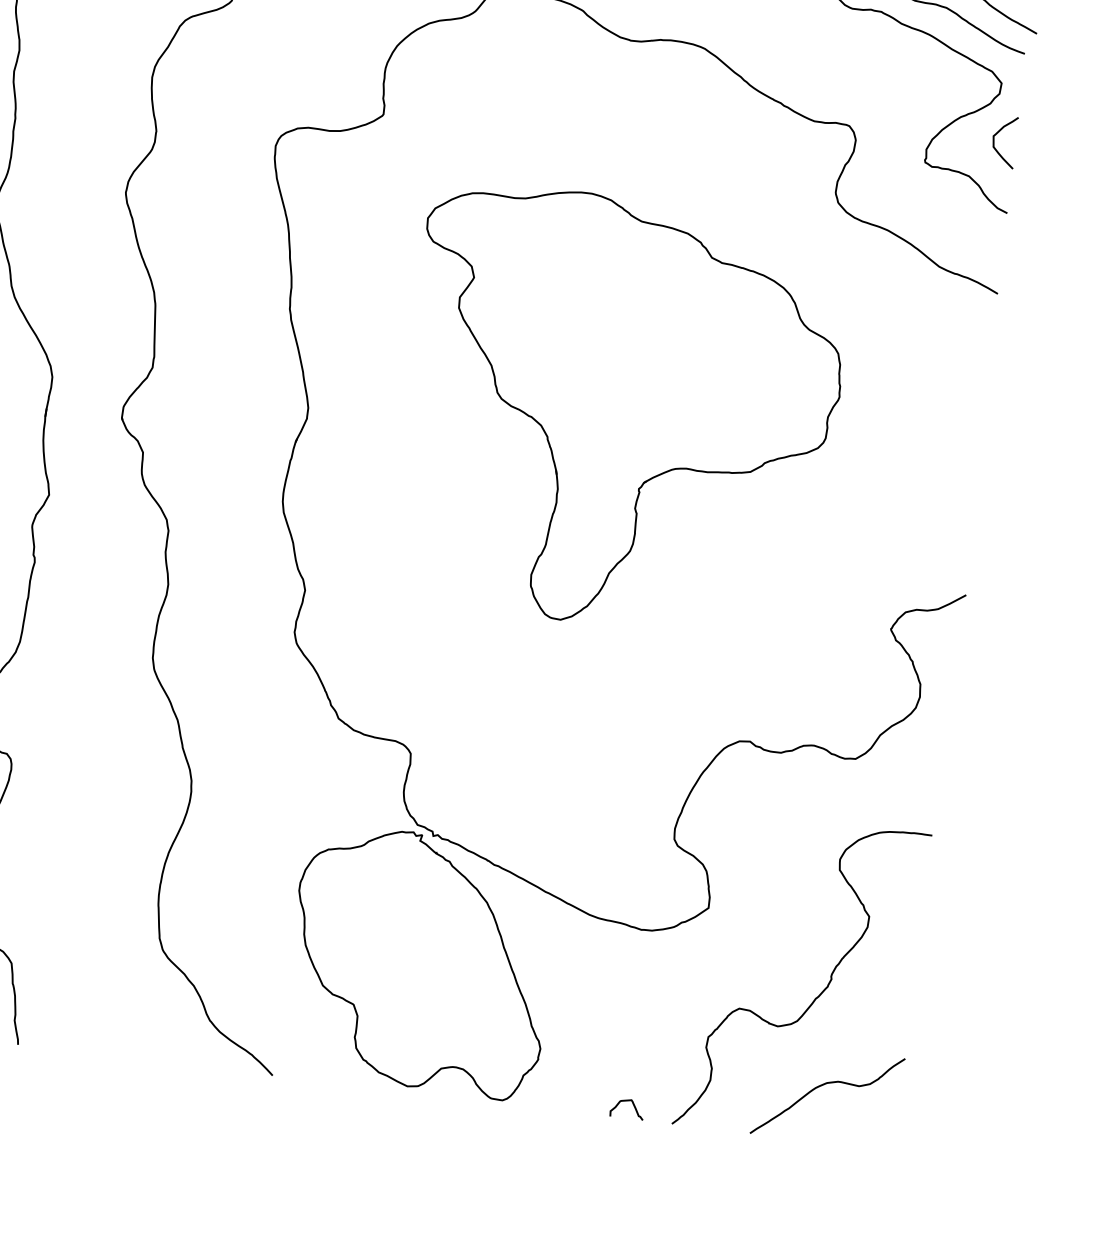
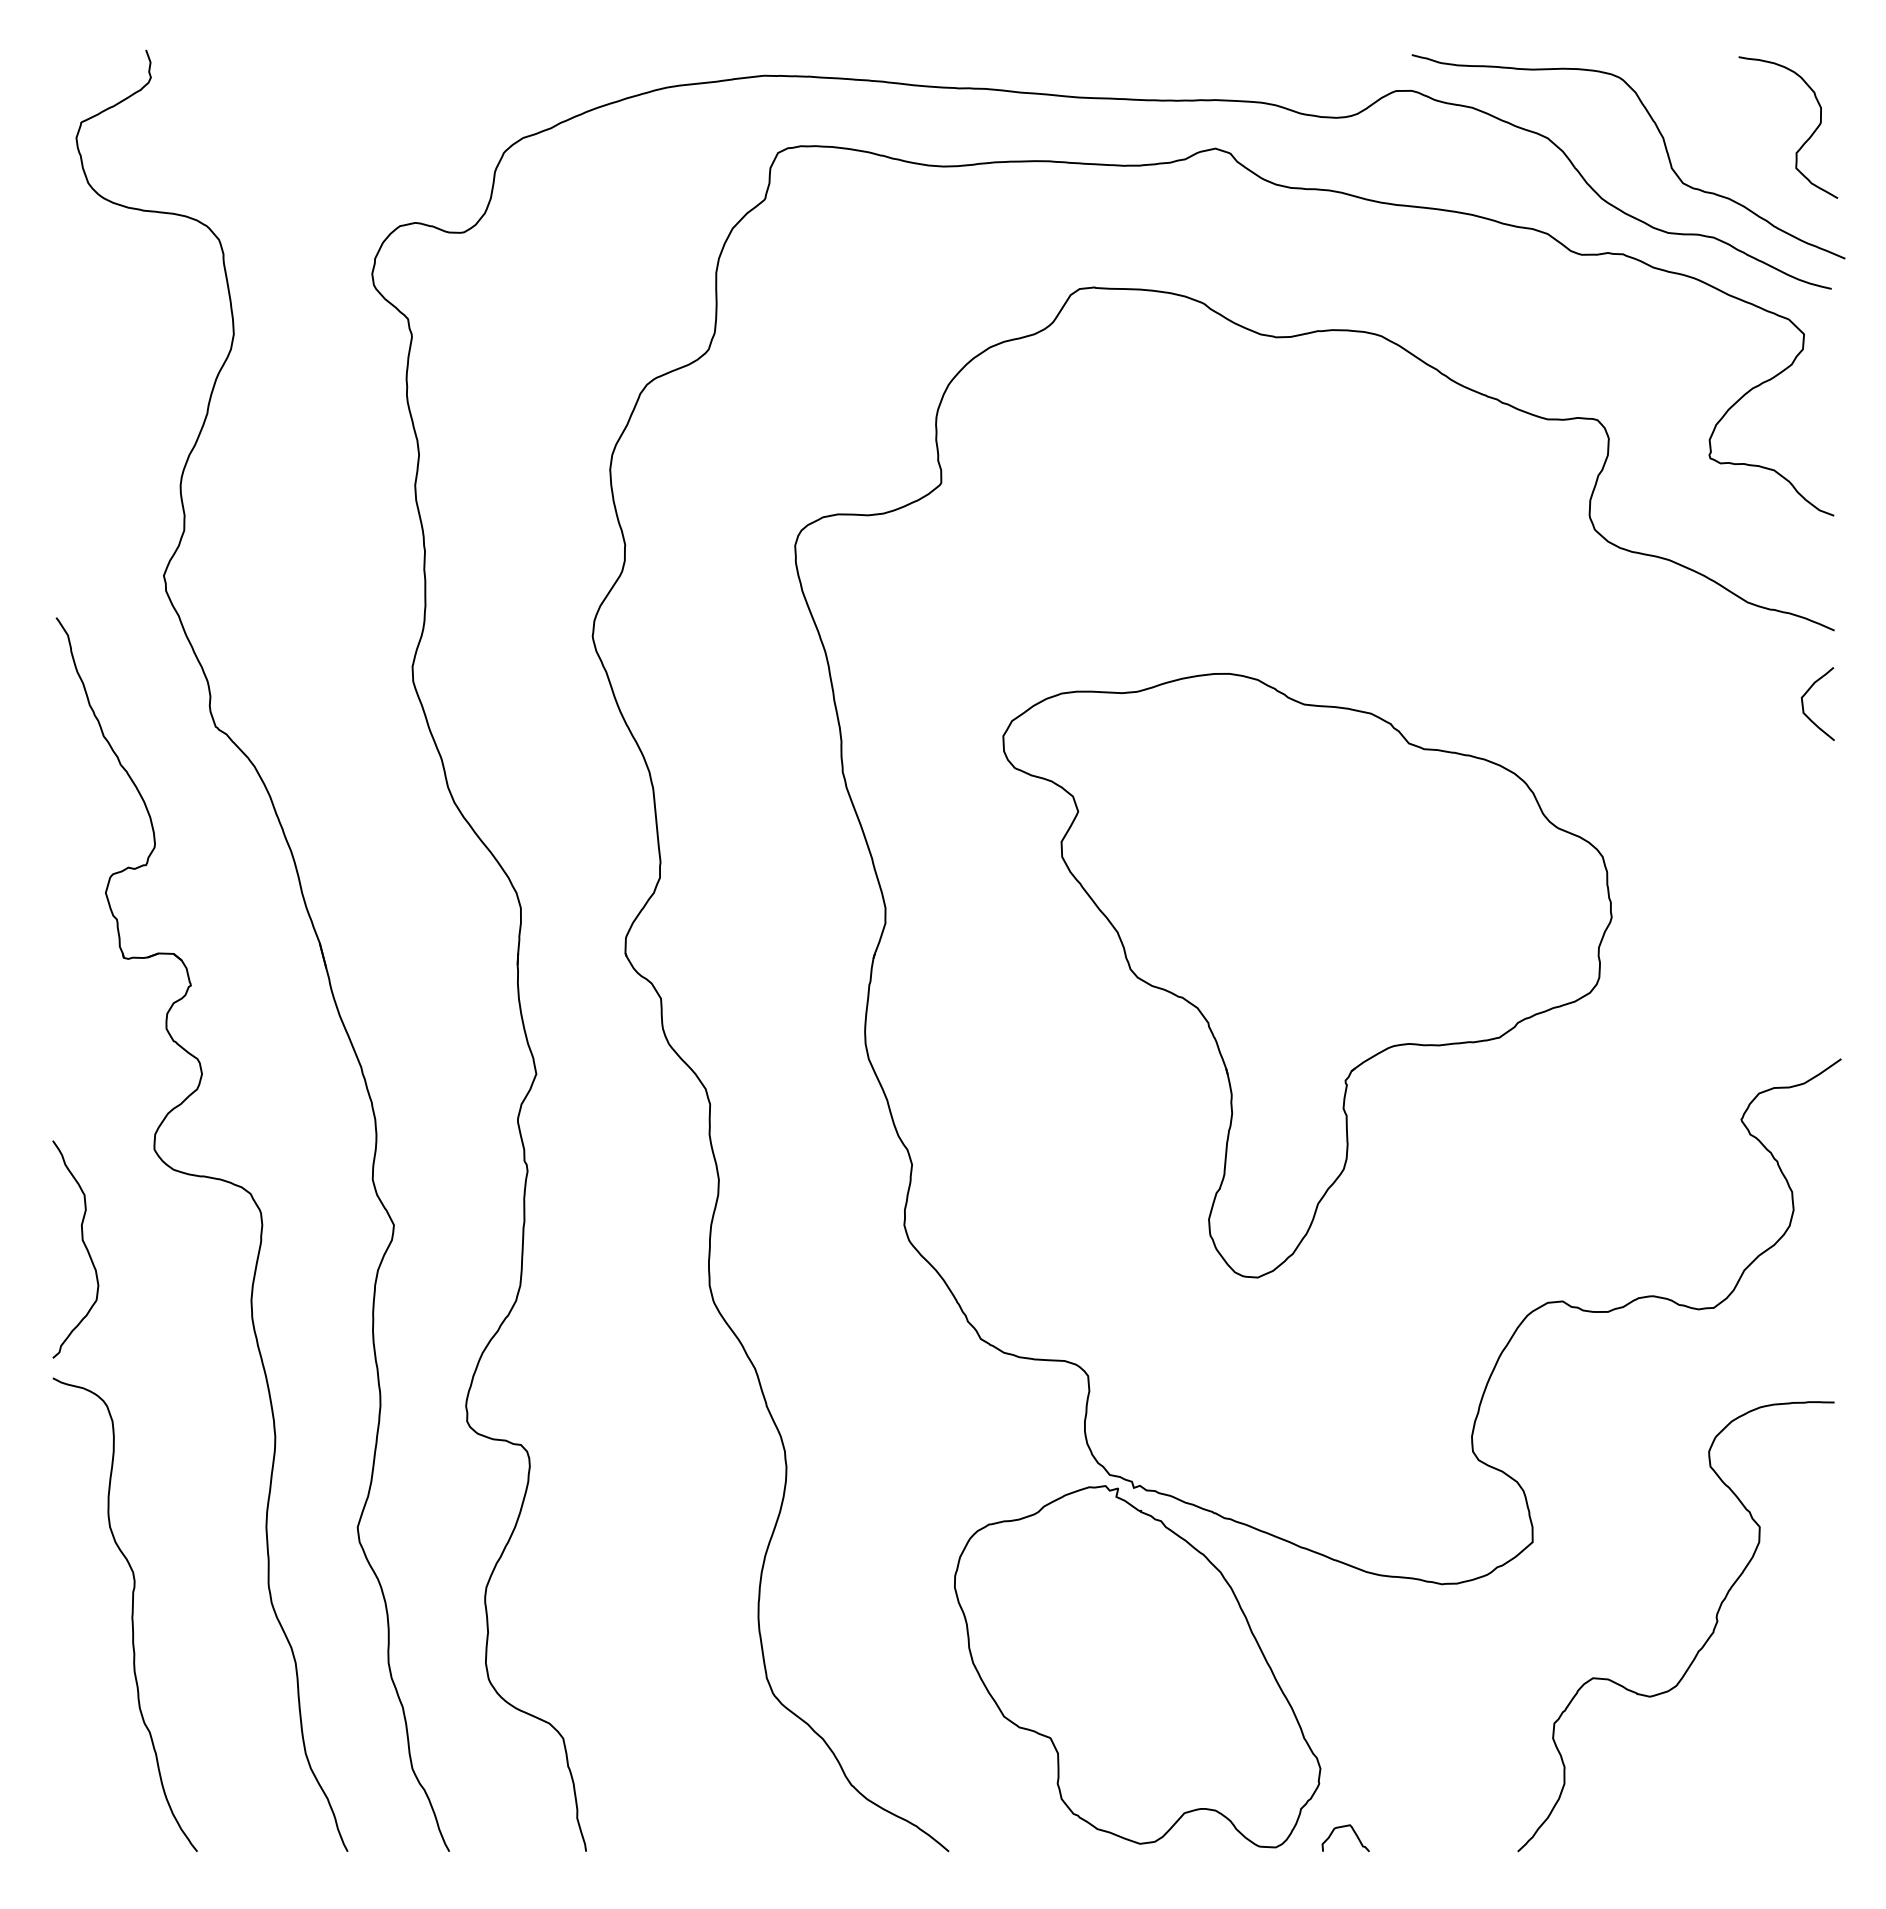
curve: (994, 140) -> (1803, 703), moved
part: (621, 412) -> (1307, 975), moved
curve: (821, 1086) -> (1721, 1773), removed
curve: (633, 1105) -> (1353, 1832), moved

